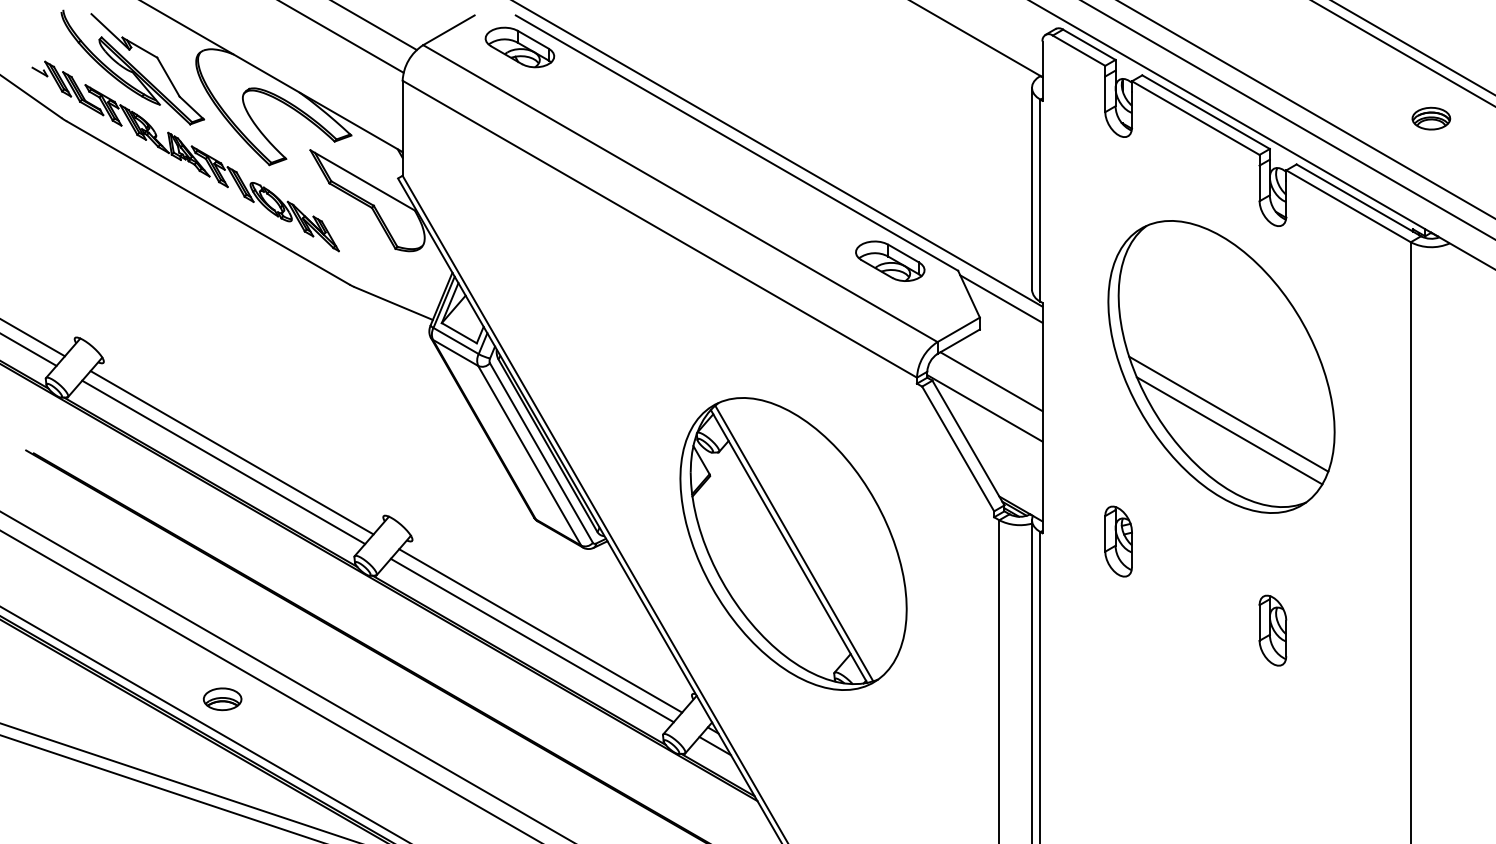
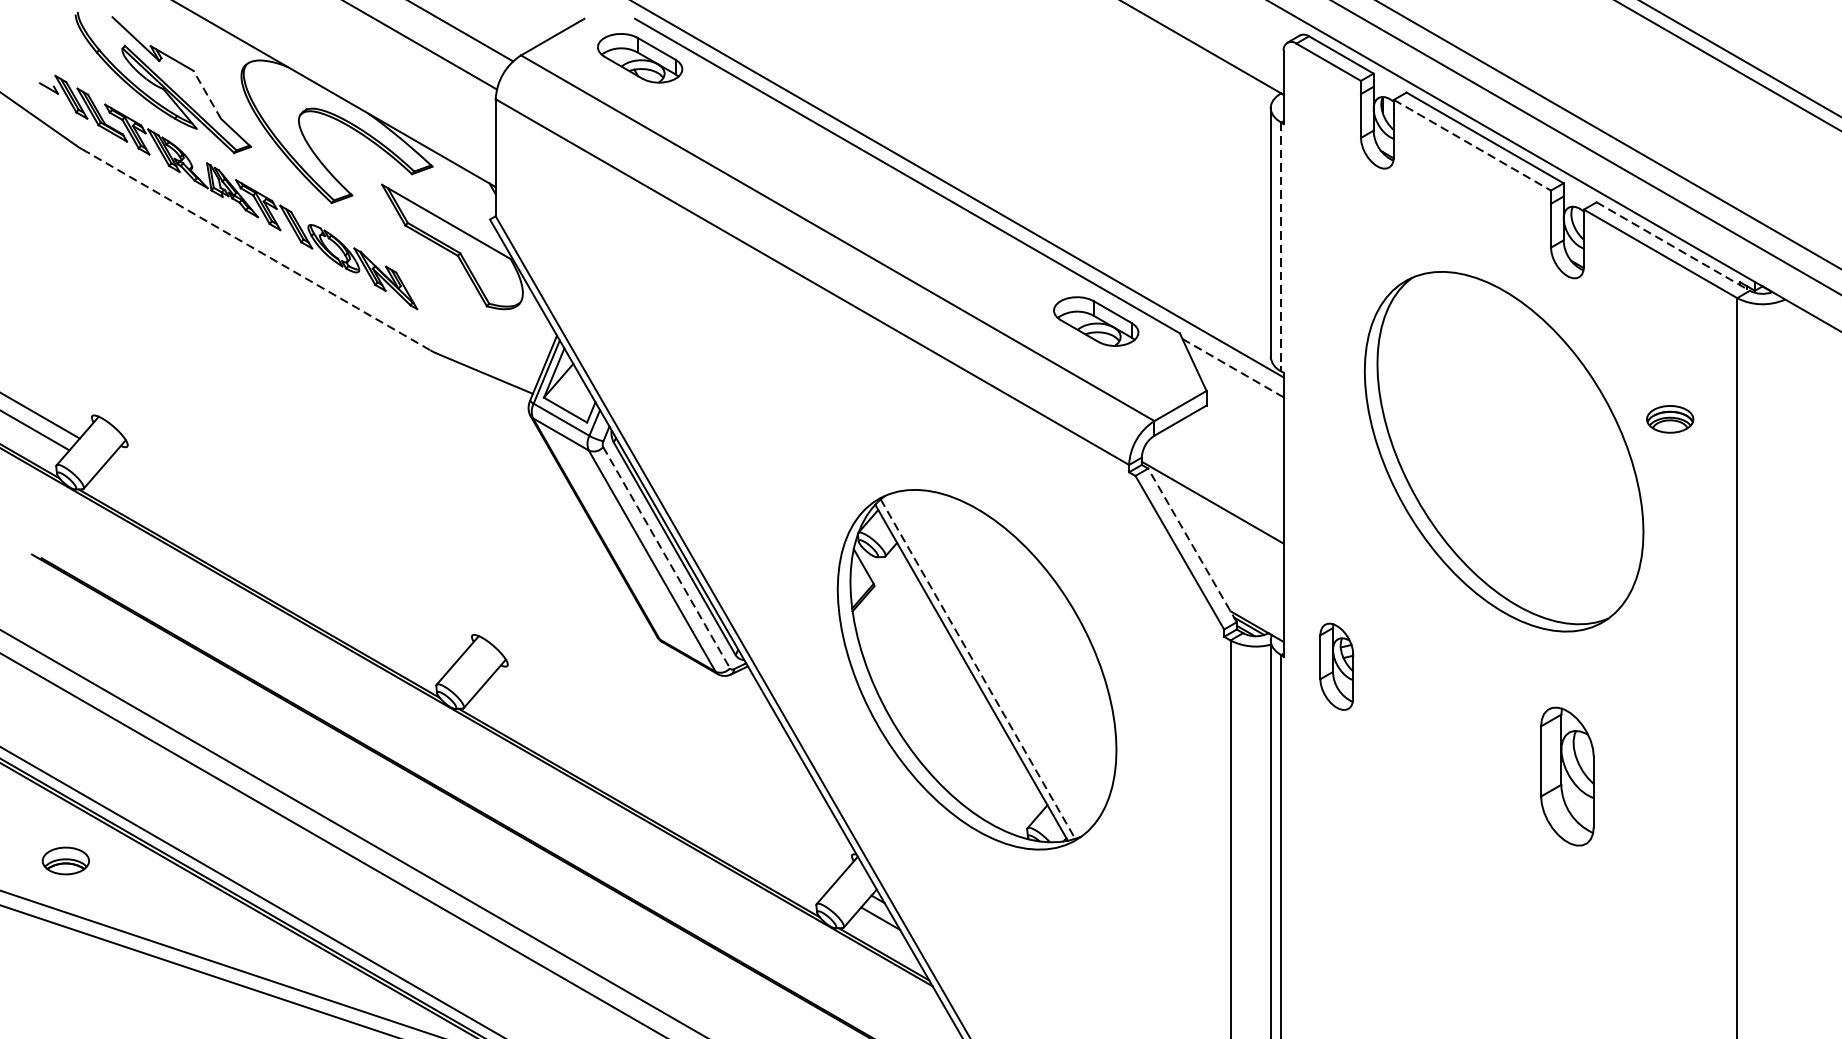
line: (168, 76) -> (207, 94), solid -> dashed
line: (1195, 118) -> (1472, 145), solid -> dashed
part: (1431, 118) -> (1670, 419), moved
line: (1040, 200) -> (1281, 246), solid -> dashed
line: (1358, 200) -> (1672, 246), solid -> dashed
line: (208, 203) -> (256, 250), solid -> dashed
line: (1001, 299) -> (1233, 368), solid -> dashed
line: (991, 381) -> (1220, 469), removed
line: (1228, 413) -> (1512, 509), removed
line: (1229, 430) -> (1513, 529), removed
line: (968, 442) -> (1192, 544), solid -> dashed
line: (231, 452) -> (284, 557), removed
line: (541, 452) -> (666, 557), solid -> dashed
line: (223, 462) -> (275, 569), removed
part: (1118, 541) -> (1336, 666), moved
line: (794, 543) -> (978, 669), solid -> dashed
line: (540, 630) -> (665, 776), removed
part: (1272, 630) -> (1566, 776), size x1.6
line: (531, 640) -> (654, 788), removed
part: (222, 699) -> (65, 861), moved

